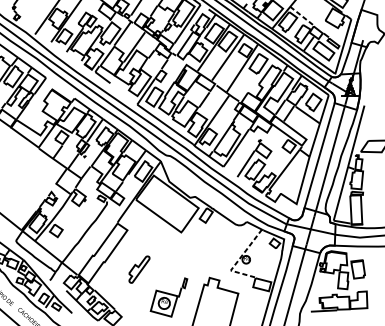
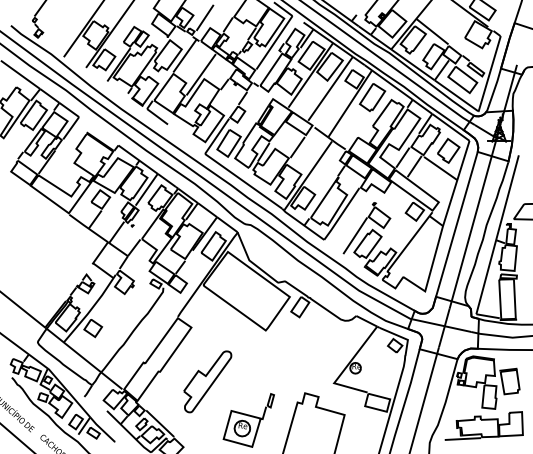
line: (301, 15) -> (432, 31), dashed -> solid
line: (238, 260) -> (344, 369), dashed -> solid
part: (139, 269) -> (207, 381), size x1.67

